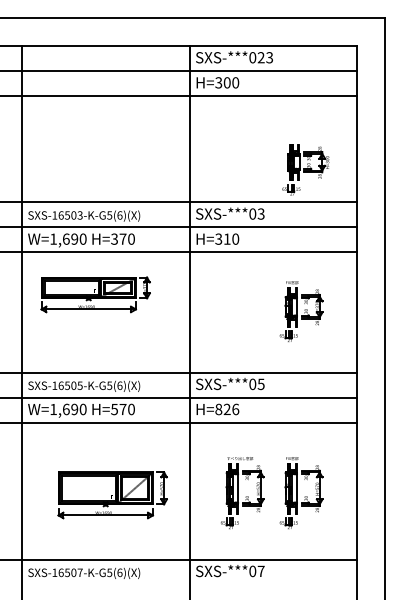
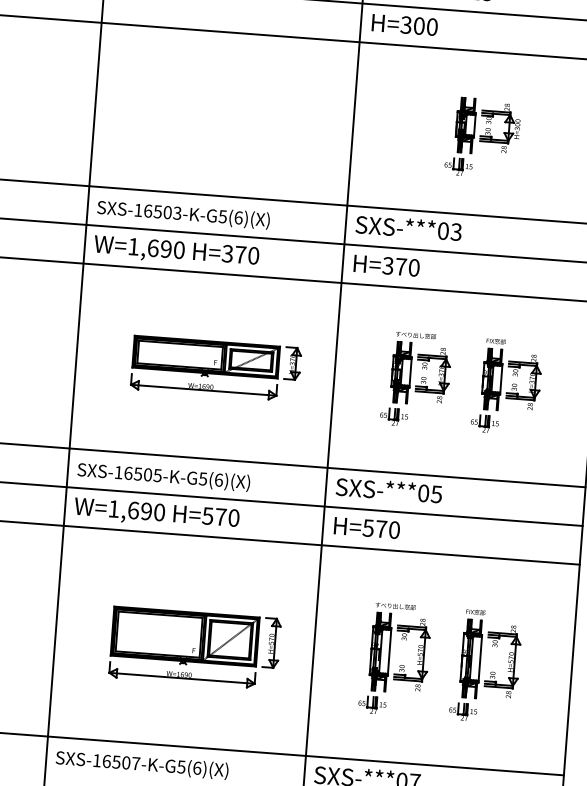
part: (305, 169) -> (482, 137), moved
text: (226, 238) -> (400, 265), H=310 -> H=370
part: (95, 294) -> (215, 368), moved
part: (242, 311) -> (416, 380), added
text: (227, 409) -> (381, 529), H=826 -> H=570

